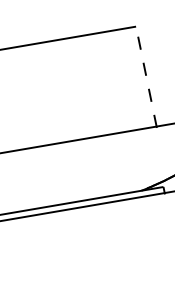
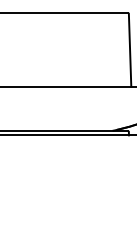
line: (147, 77) -> (130, 50), dashed -> solid

